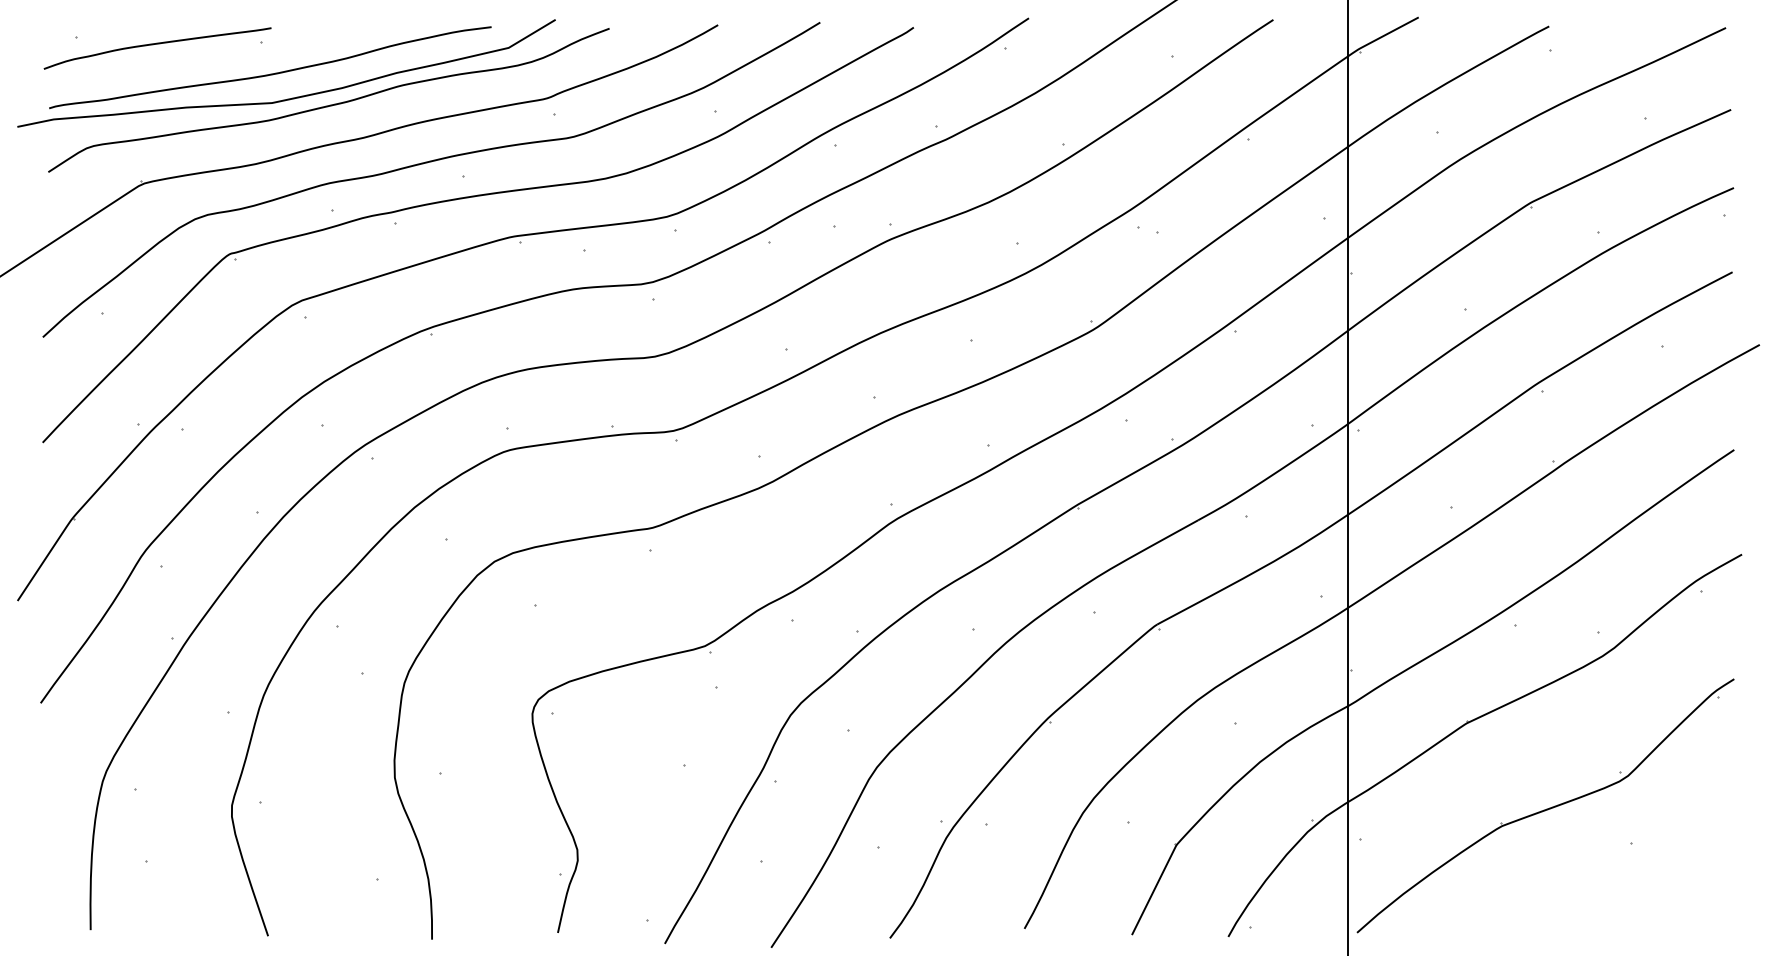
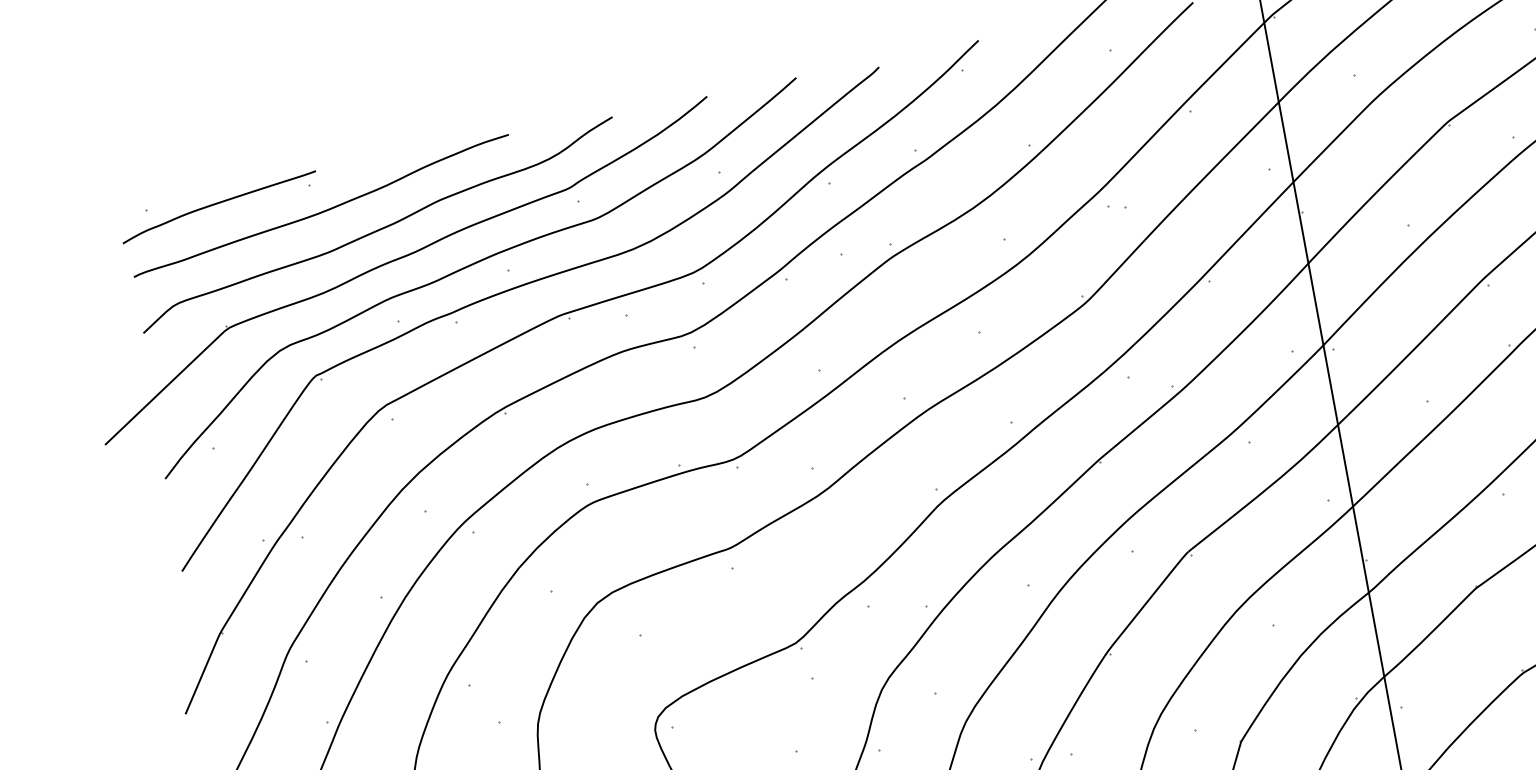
curve: (292, 97) -> (345, 228), removed

